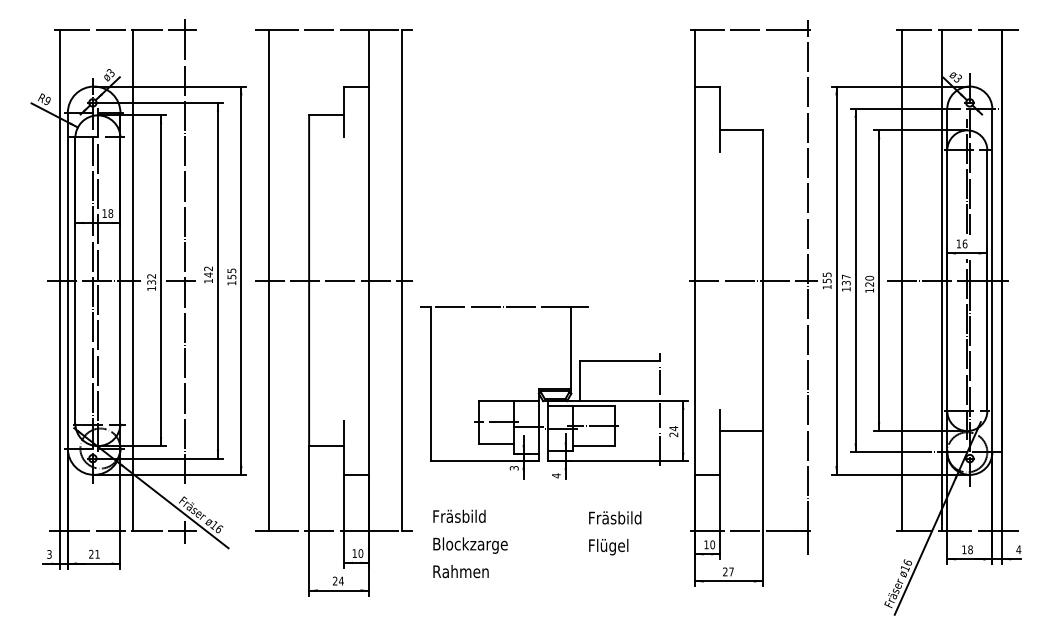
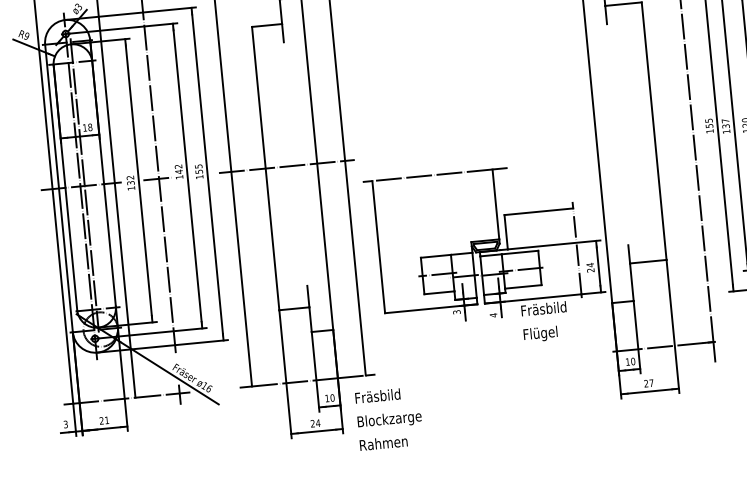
line: (753, 280) -> (646, 131), removed
text: (615, 533) -> (545, 322), moved
text: (470, 543) -> (389, 418), moved

